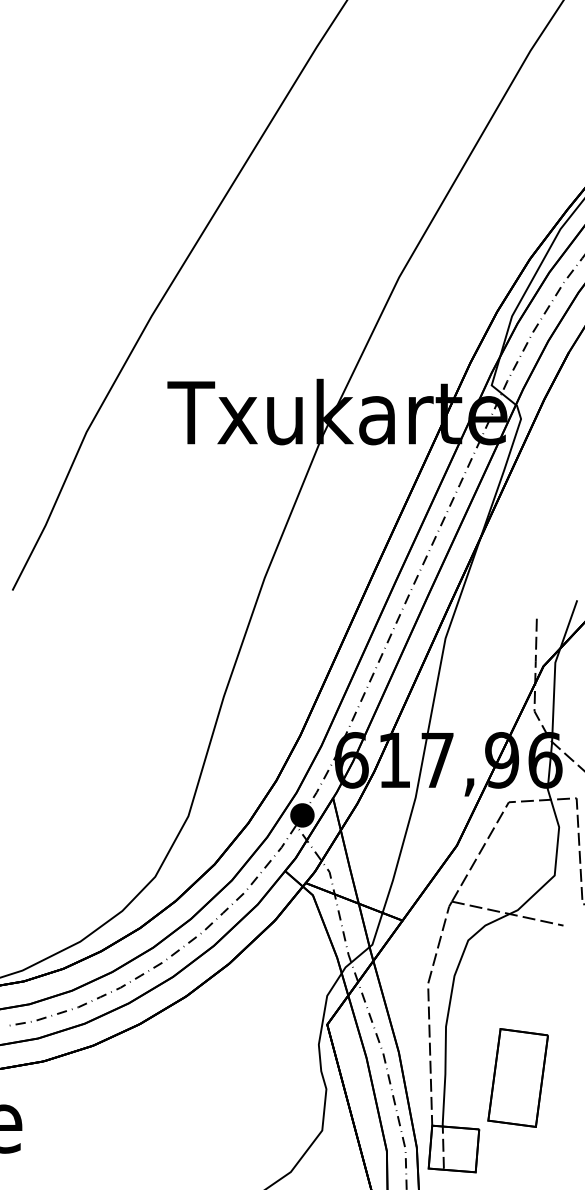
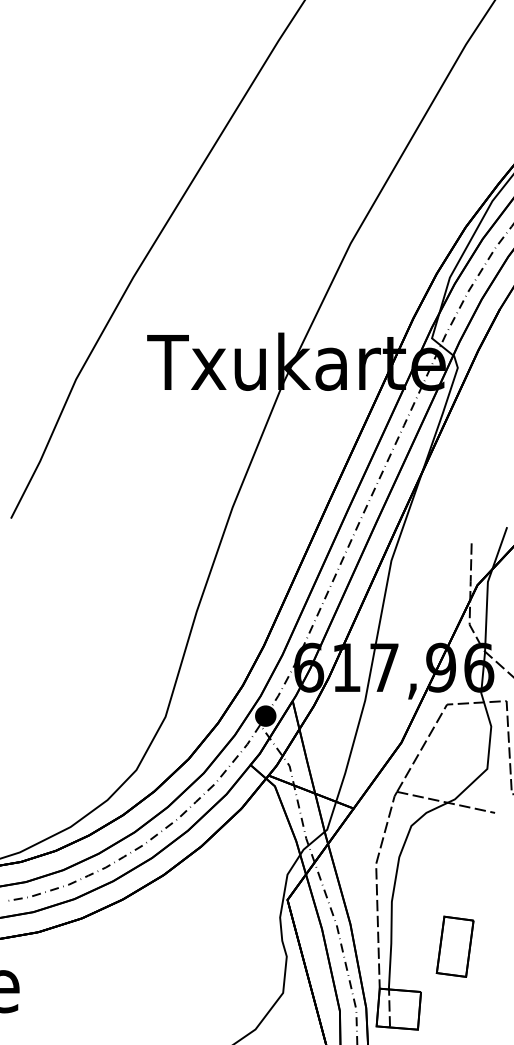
part: (517, 1077) -> (454, 946), size x0.7

